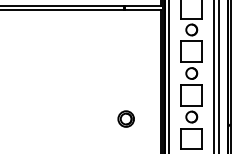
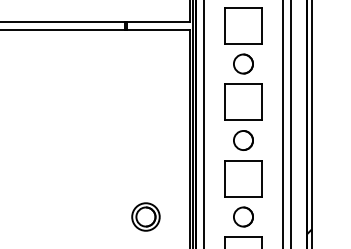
part: (125, 118) -> (144, 216), moved

